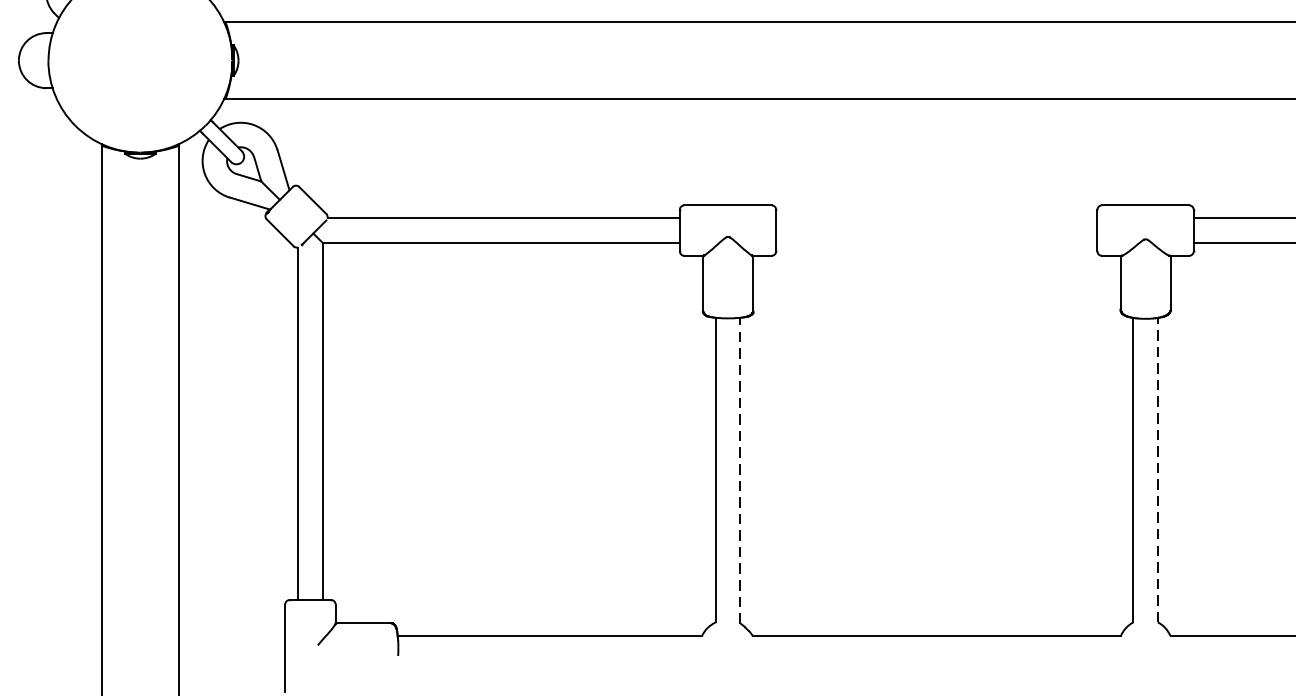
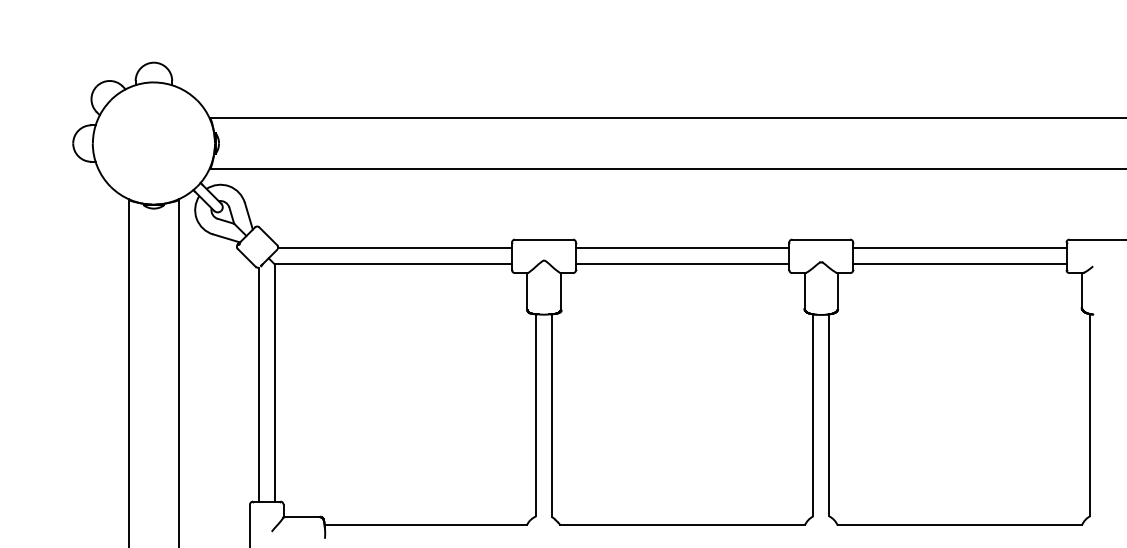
line: (936, 218) -> (682, 248), added
line: (936, 242) -> (682, 264), added
line: (1158, 468) -> (829, 414), dashed -> solid
line: (740, 470) -> (552, 415), dashed -> solid

